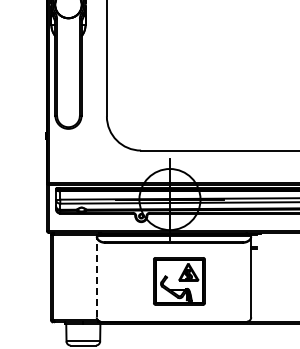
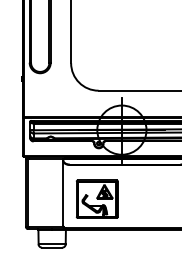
line: (96, 276) -> (62, 192), dashed -> solid
part: (179, 281) -> (97, 199), moved

